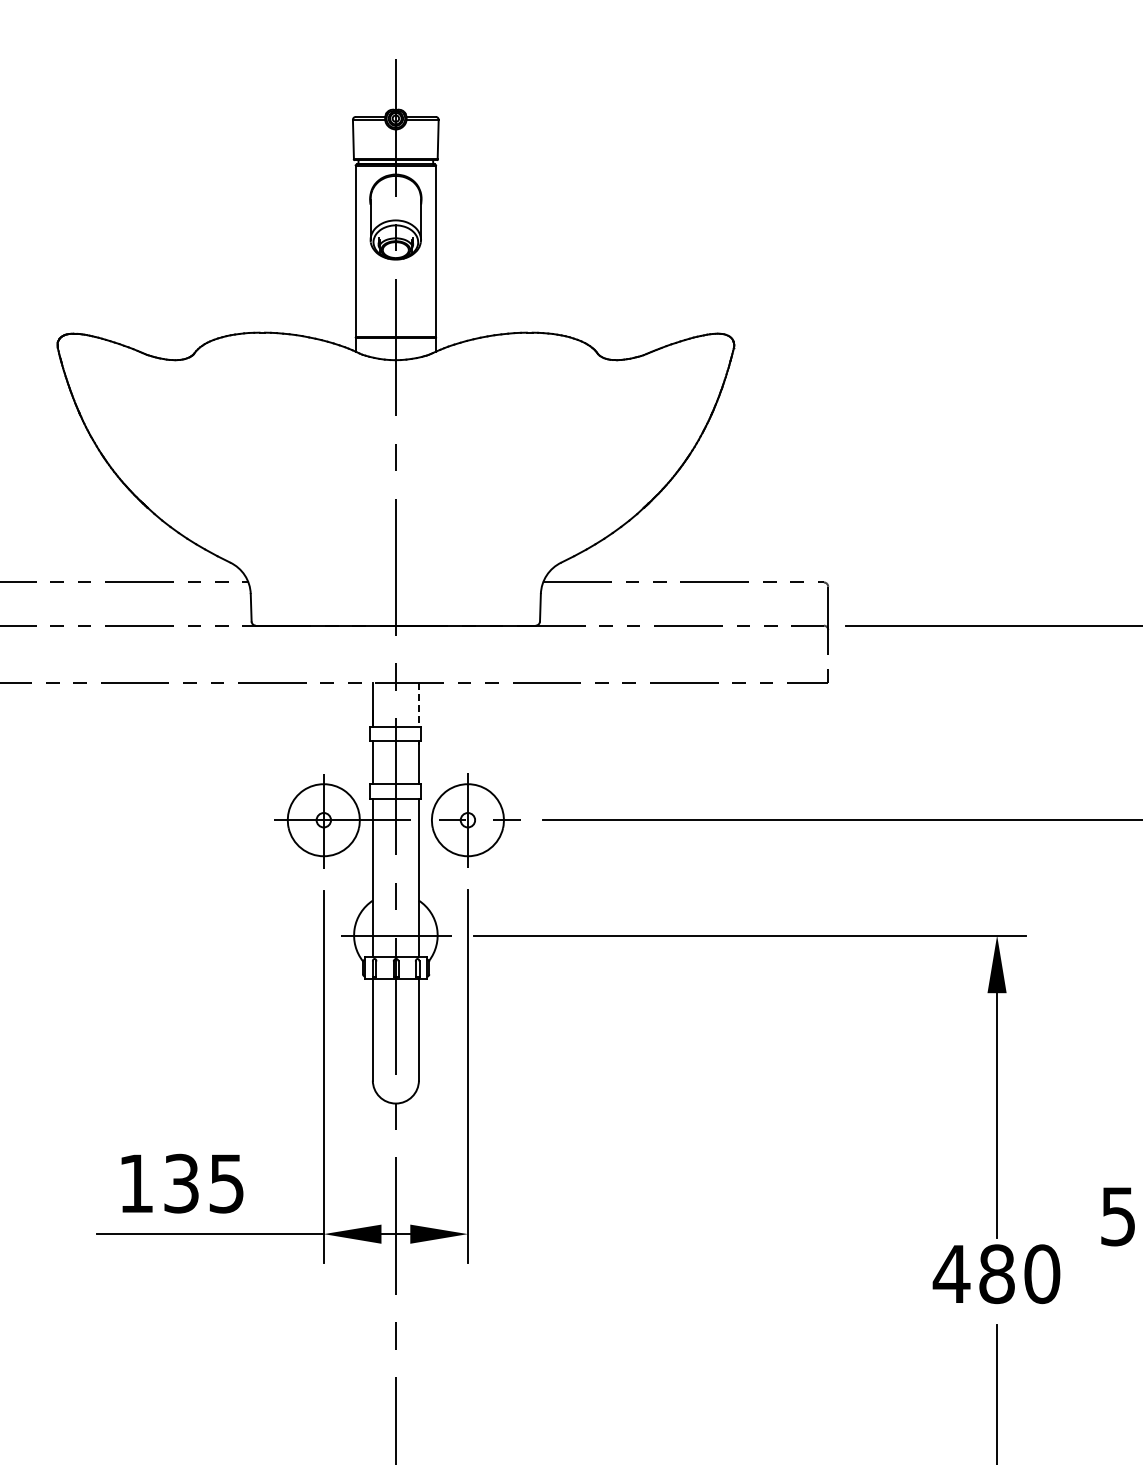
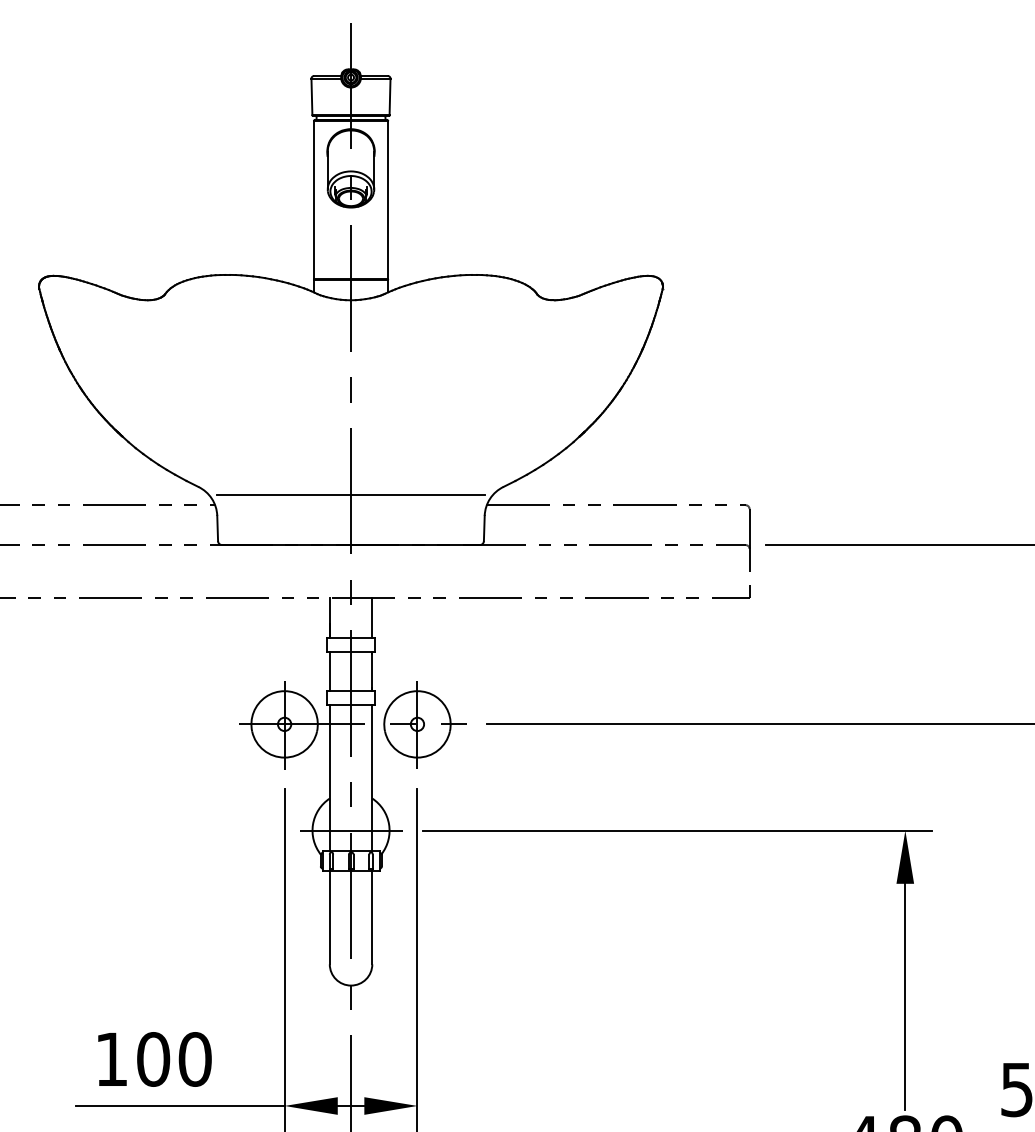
line: (395, 571) -> (350, 495), added
line: (418, 705) -> (371, 618), dashed -> solid
text: (203, 1183) -> (173, 1059), 135 -> 100

